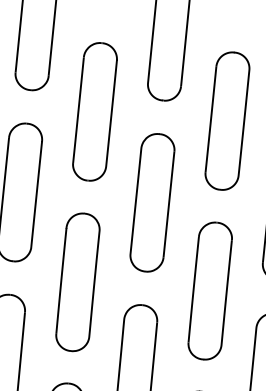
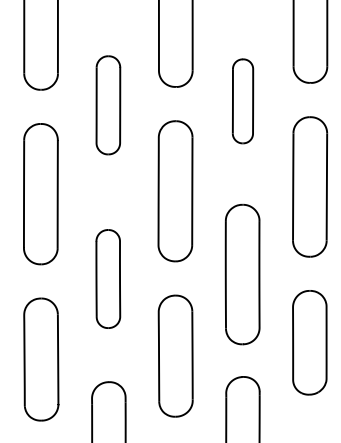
part: (95, 112) -> (108, 105), size x0.7
part: (226, 121) -> (242, 101), size x0.6
part: (78, 281) -> (108, 278), size x0.7

